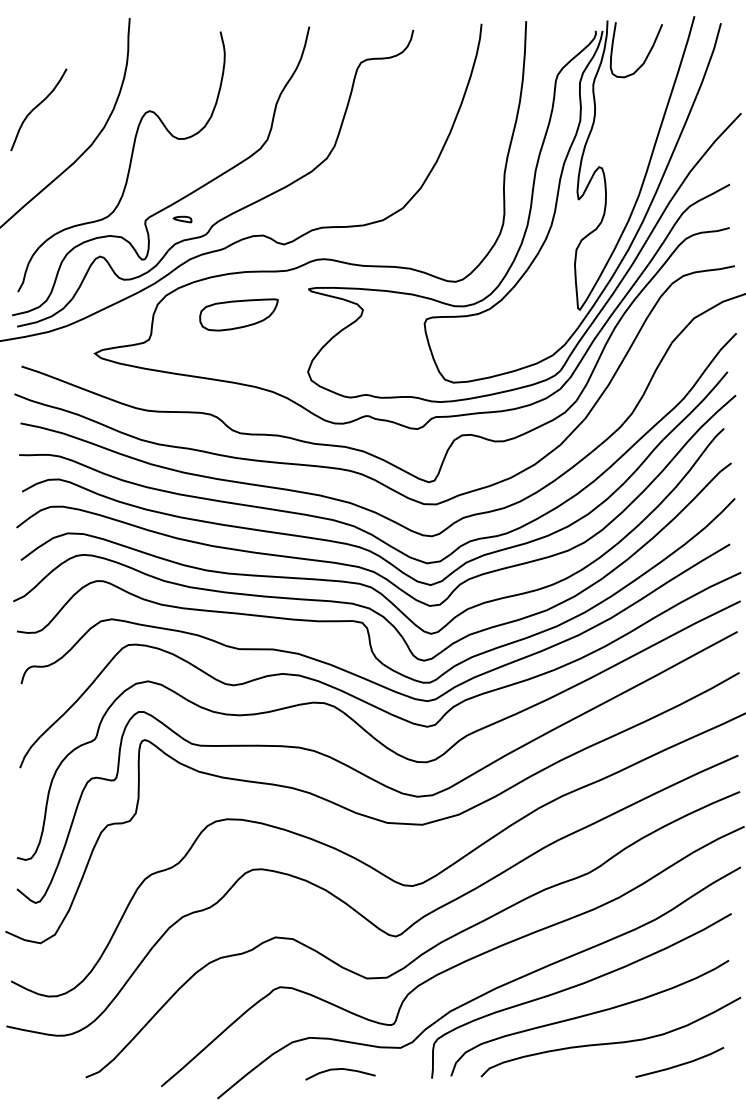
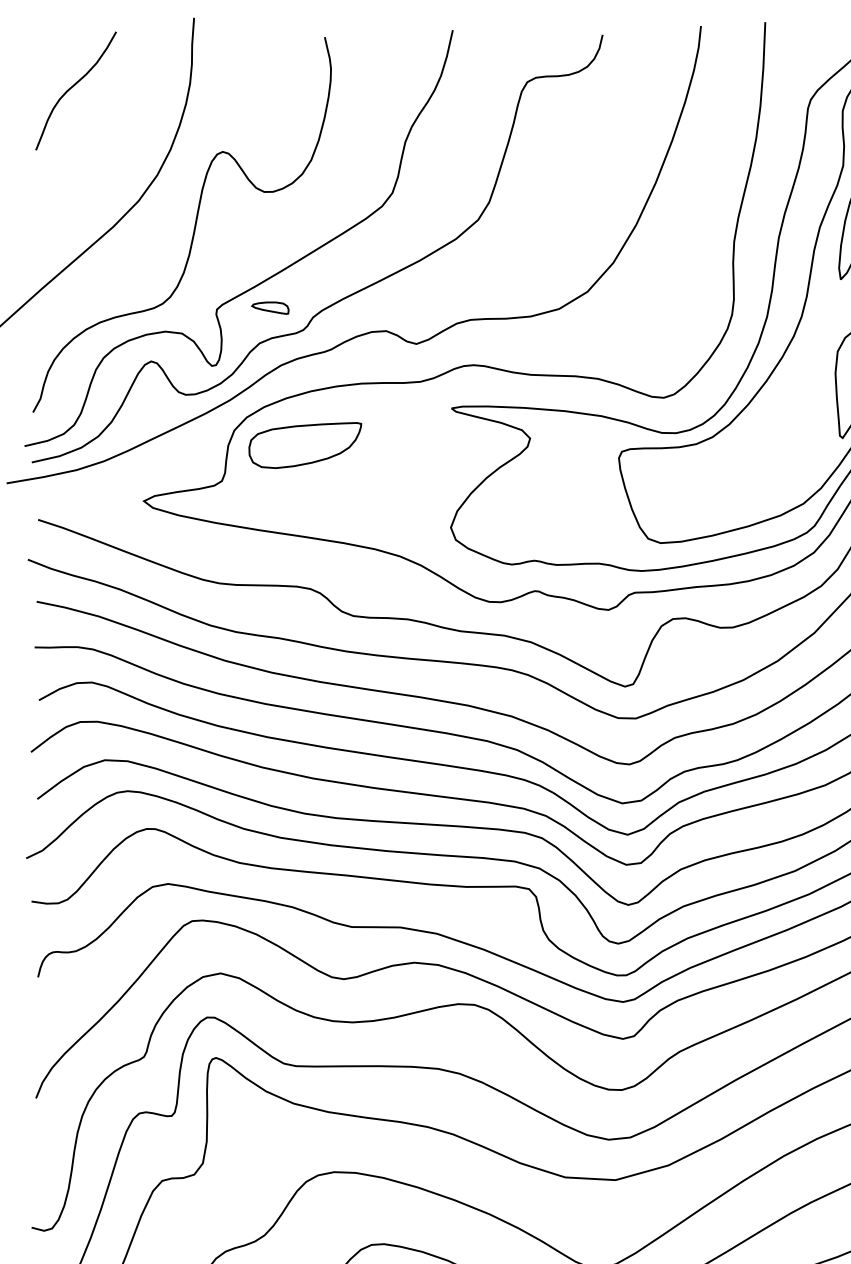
curve: (37, 107) -> (74, 87), moved
part: (182, 219) -> (270, 307), size x1.43
part: (238, 314) -> (304, 444), moved

